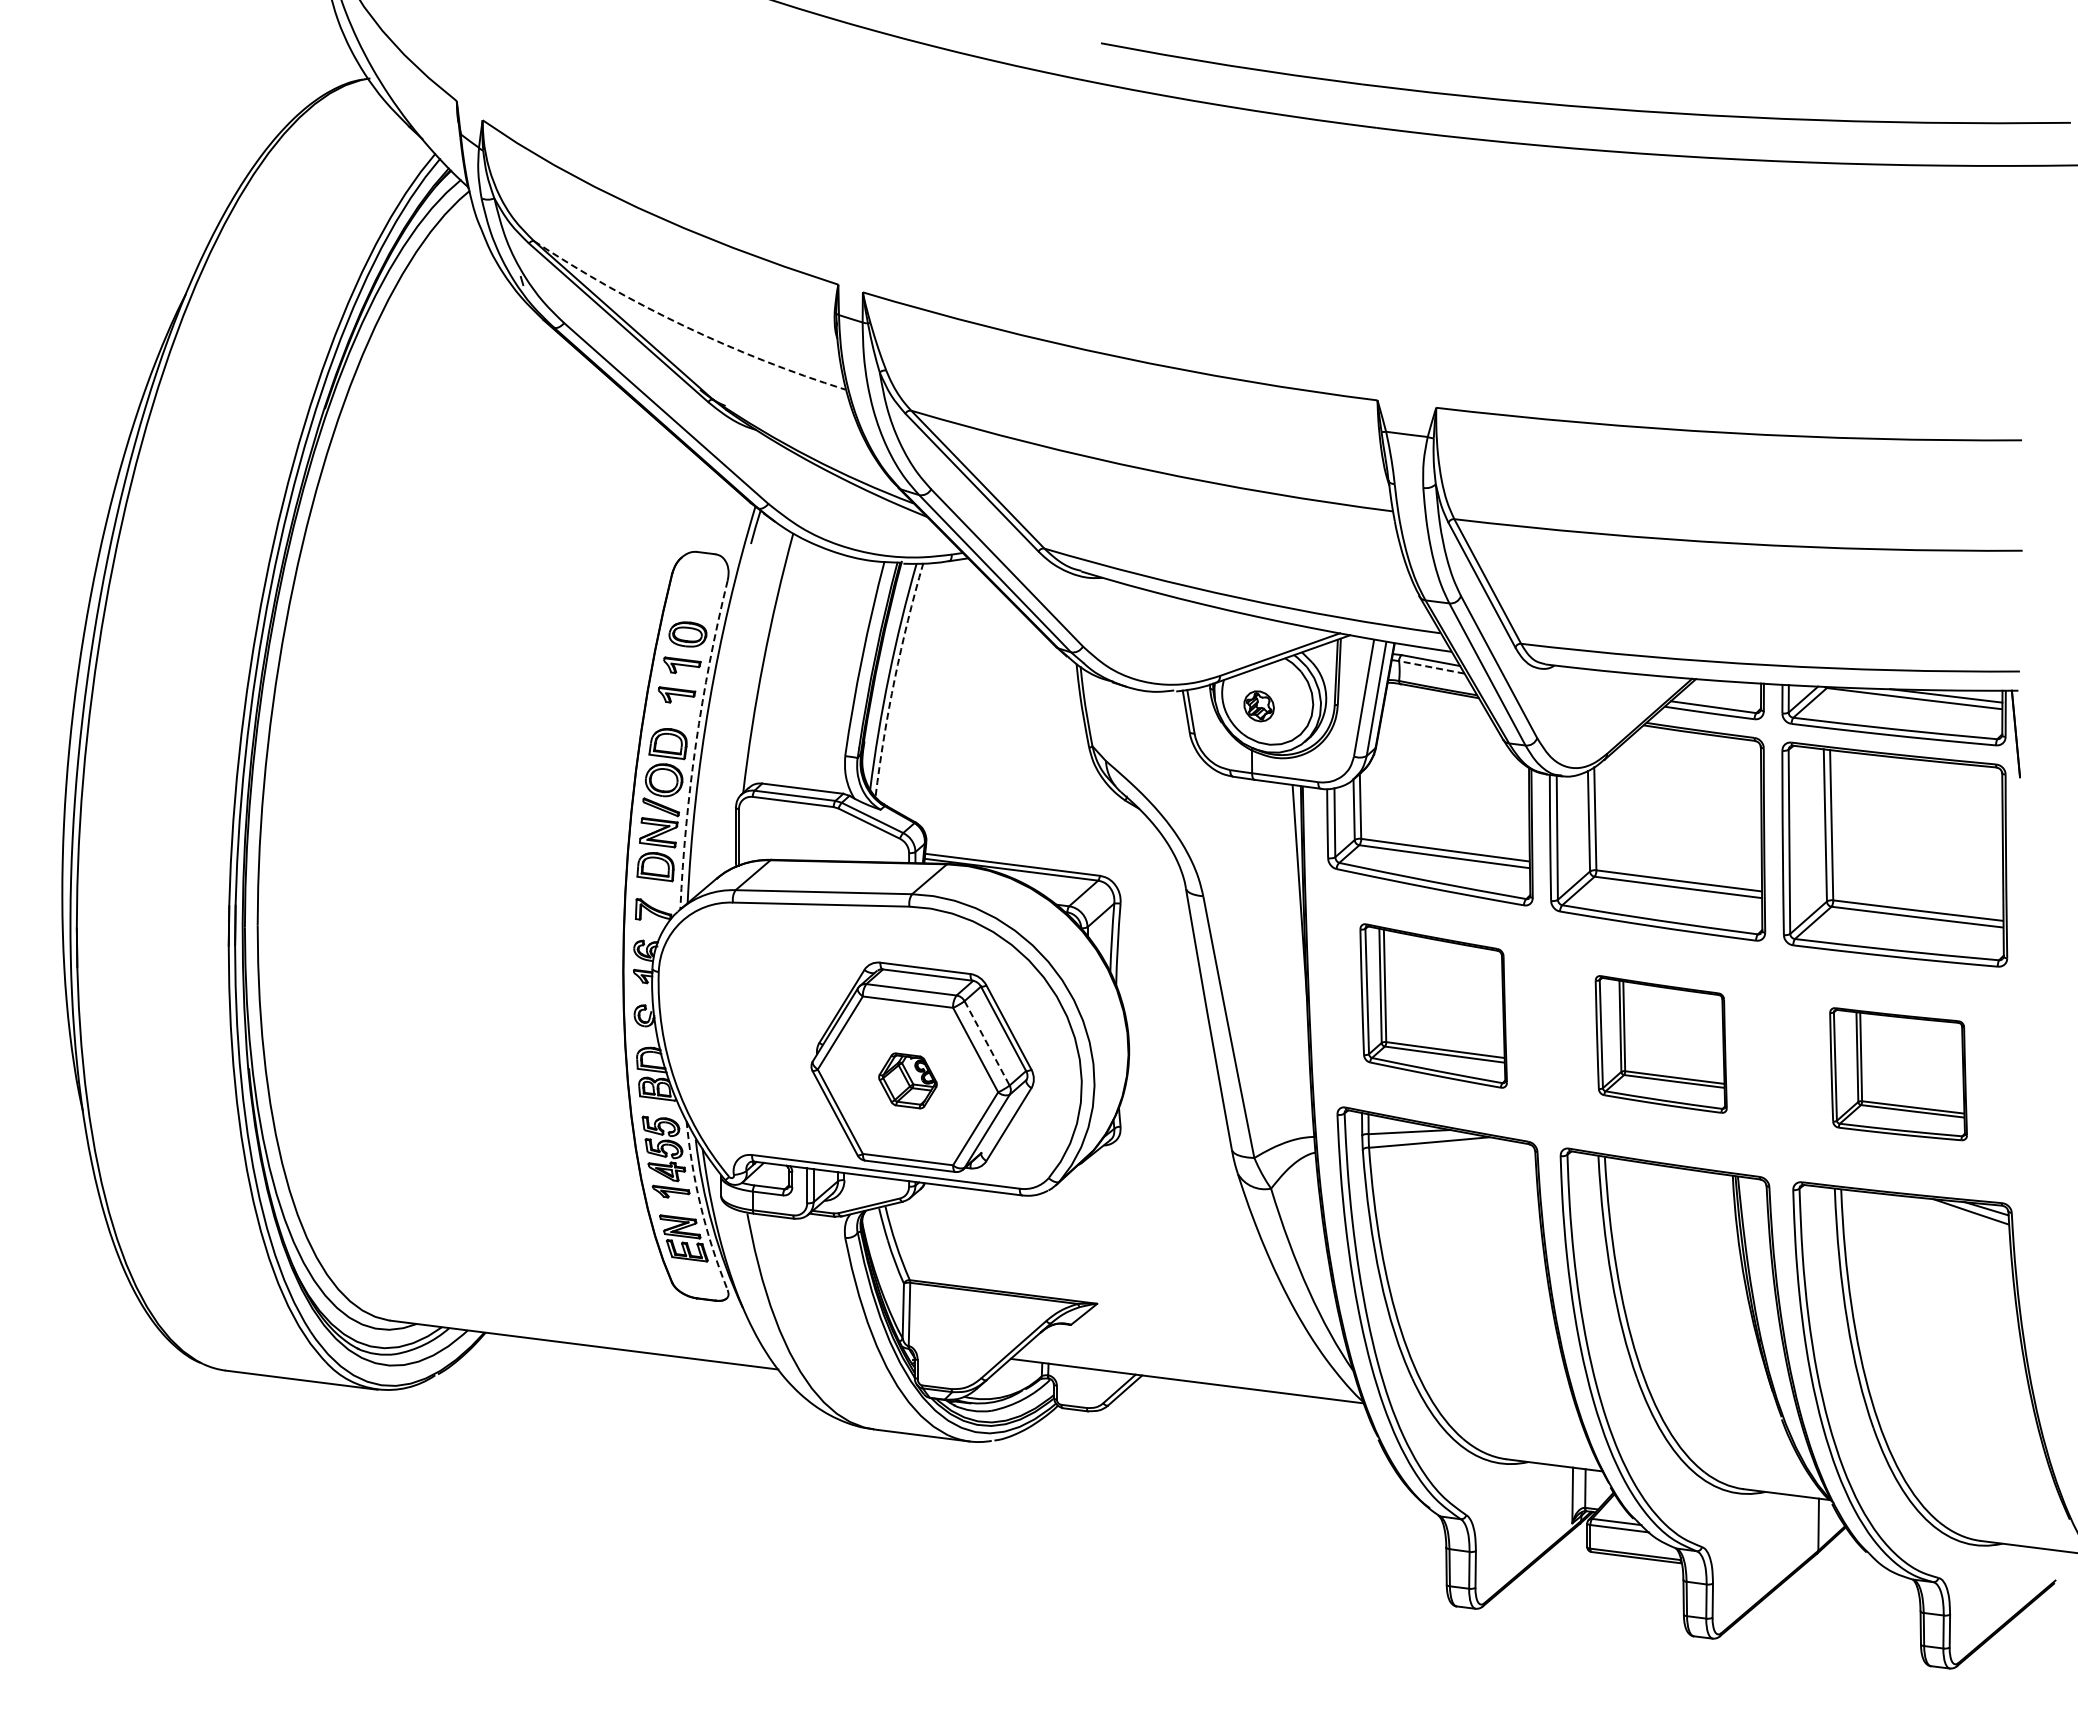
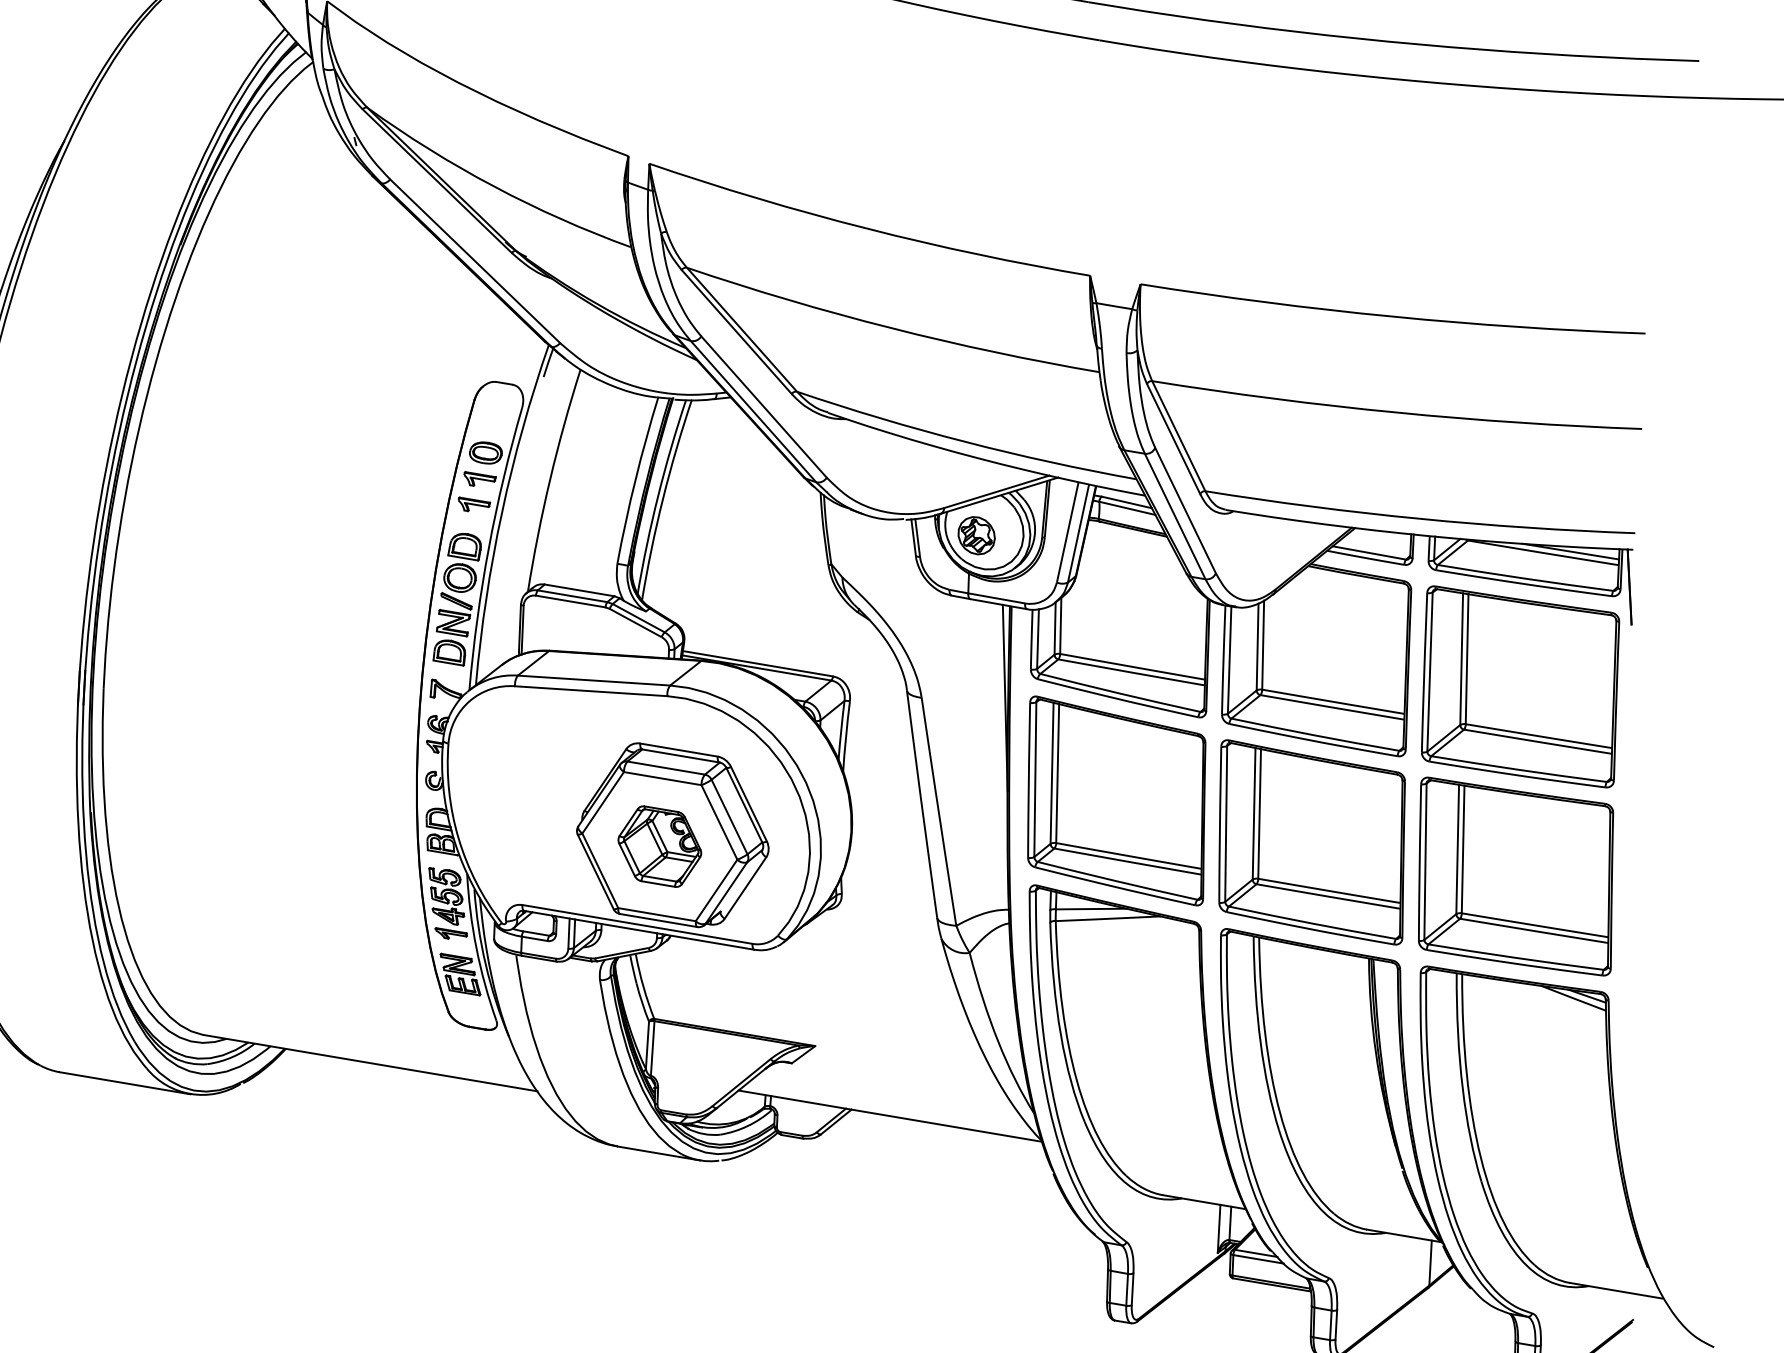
arc: (684, 326) -> (494, 186), dashed -> solid
line: (1431, 667) -> (1127, 508), dashed -> solid
arc: (894, 679) -> (662, 499), dashed -> solid
part: (1259, 706) -> (977, 535), size x1.43
arc: (695, 743) -> (488, 547), dashed -> solid
part: (1433, 1005) -> (1116, 800), size x1.43
line: (987, 1043) -> (729, 817), dashed -> solid
part: (1661, 1044) -> (1312, 842), size x1.67
part: (1898, 1074) -> (1515, 876), size x1.67
part: (907, 1080) -> (659, 846), size x1.67
arc: (700, 1207) -> (476, 948), dashed -> solid

